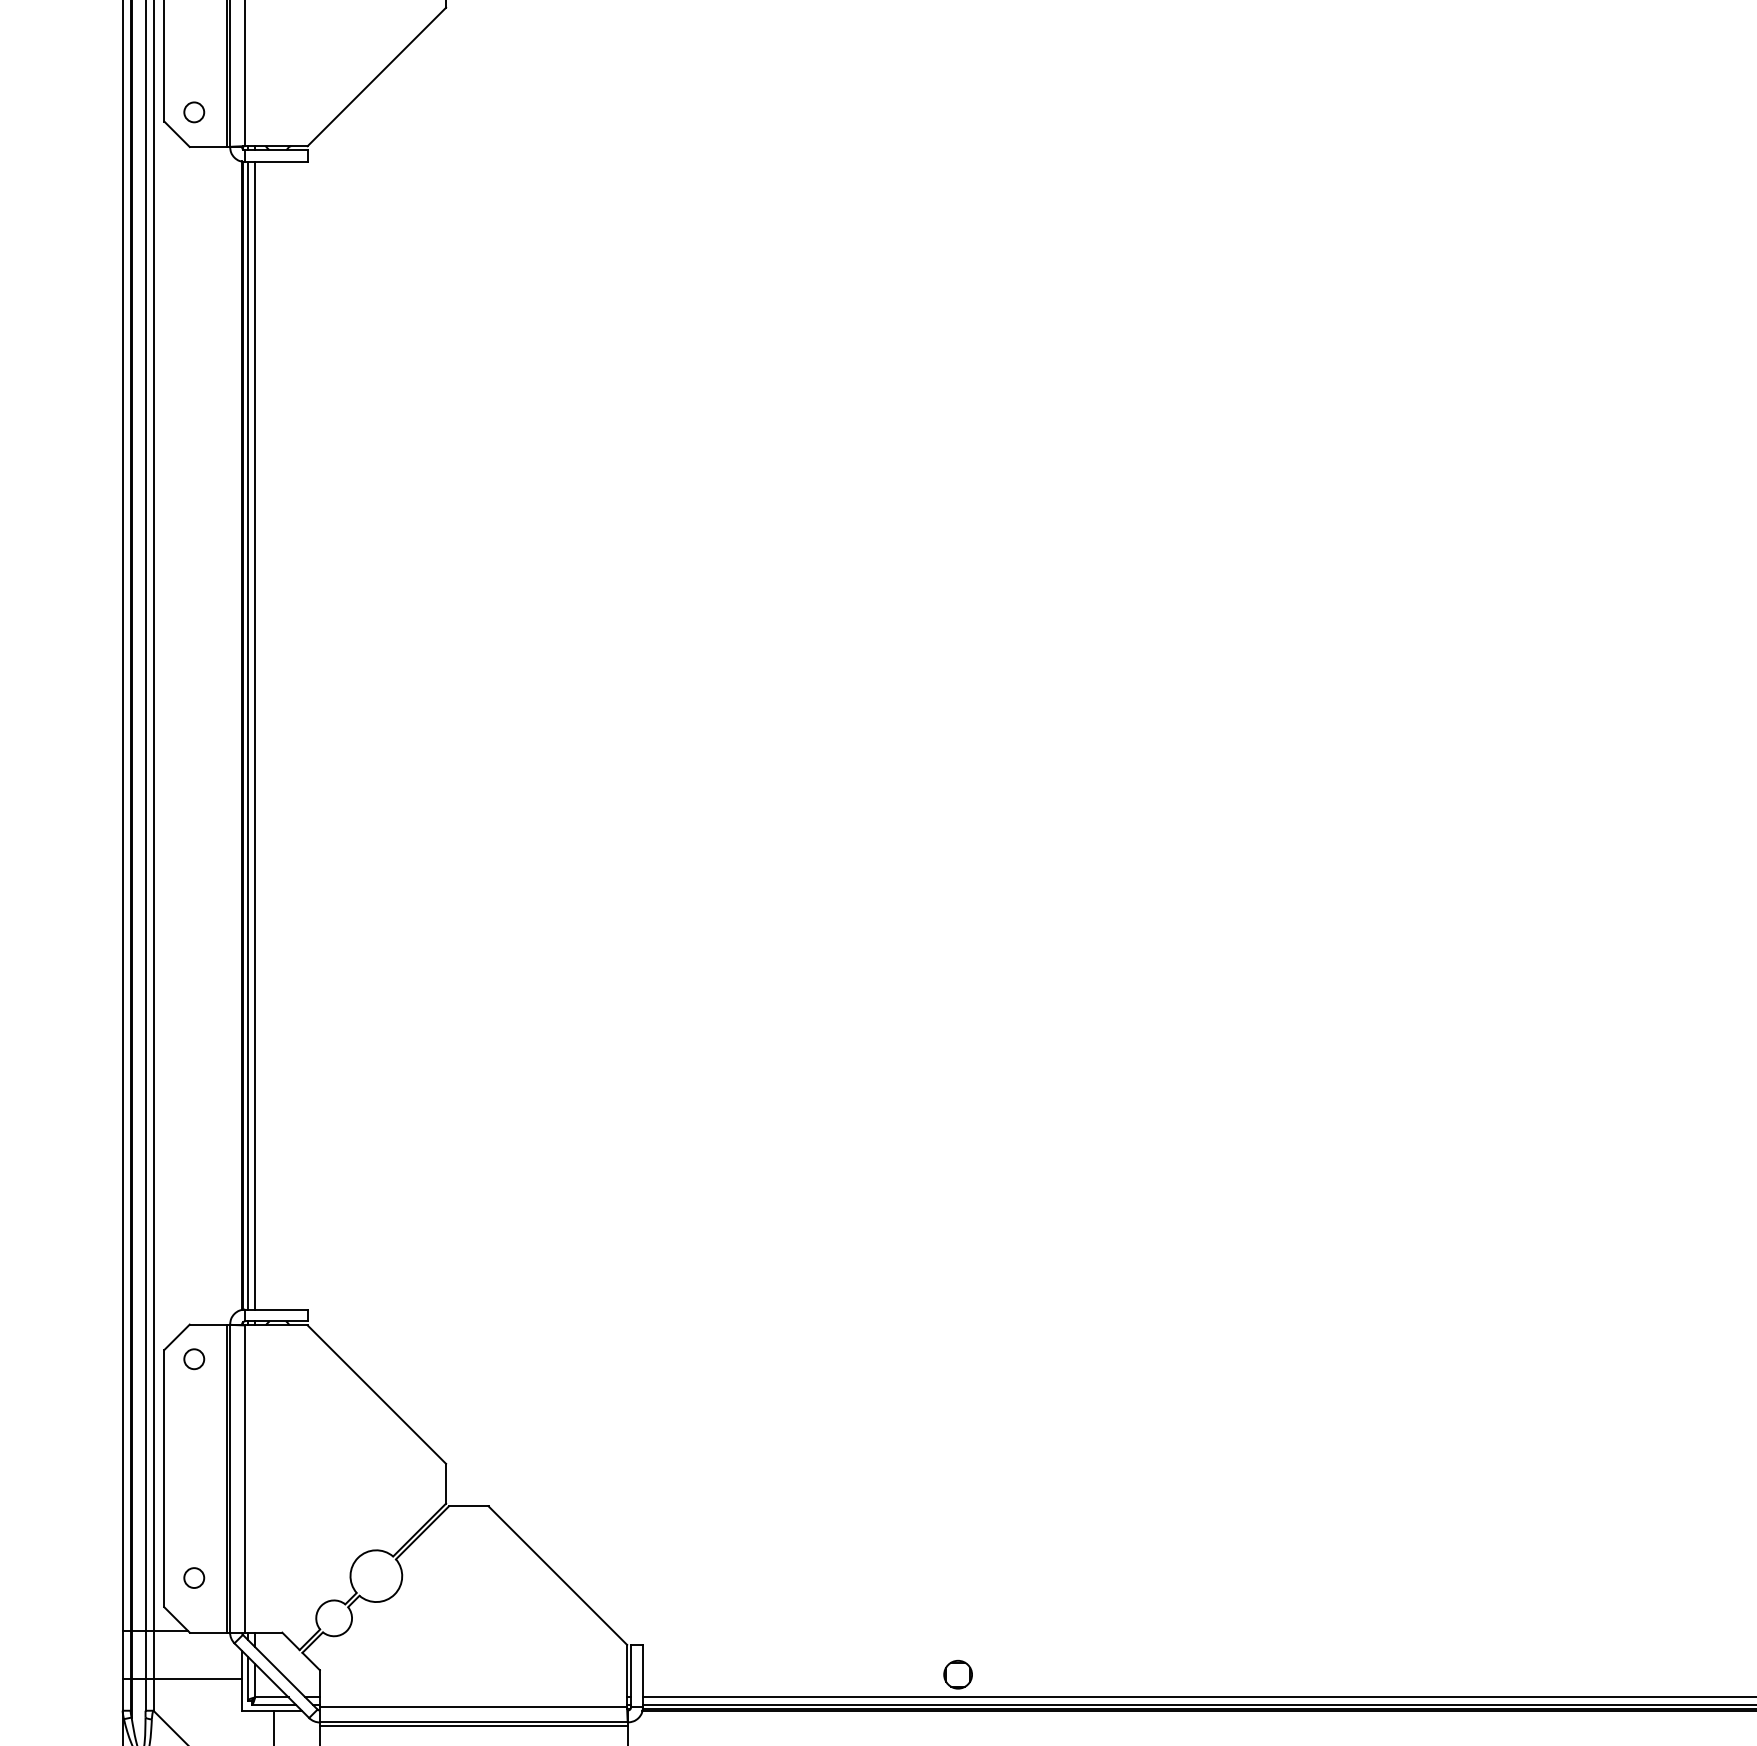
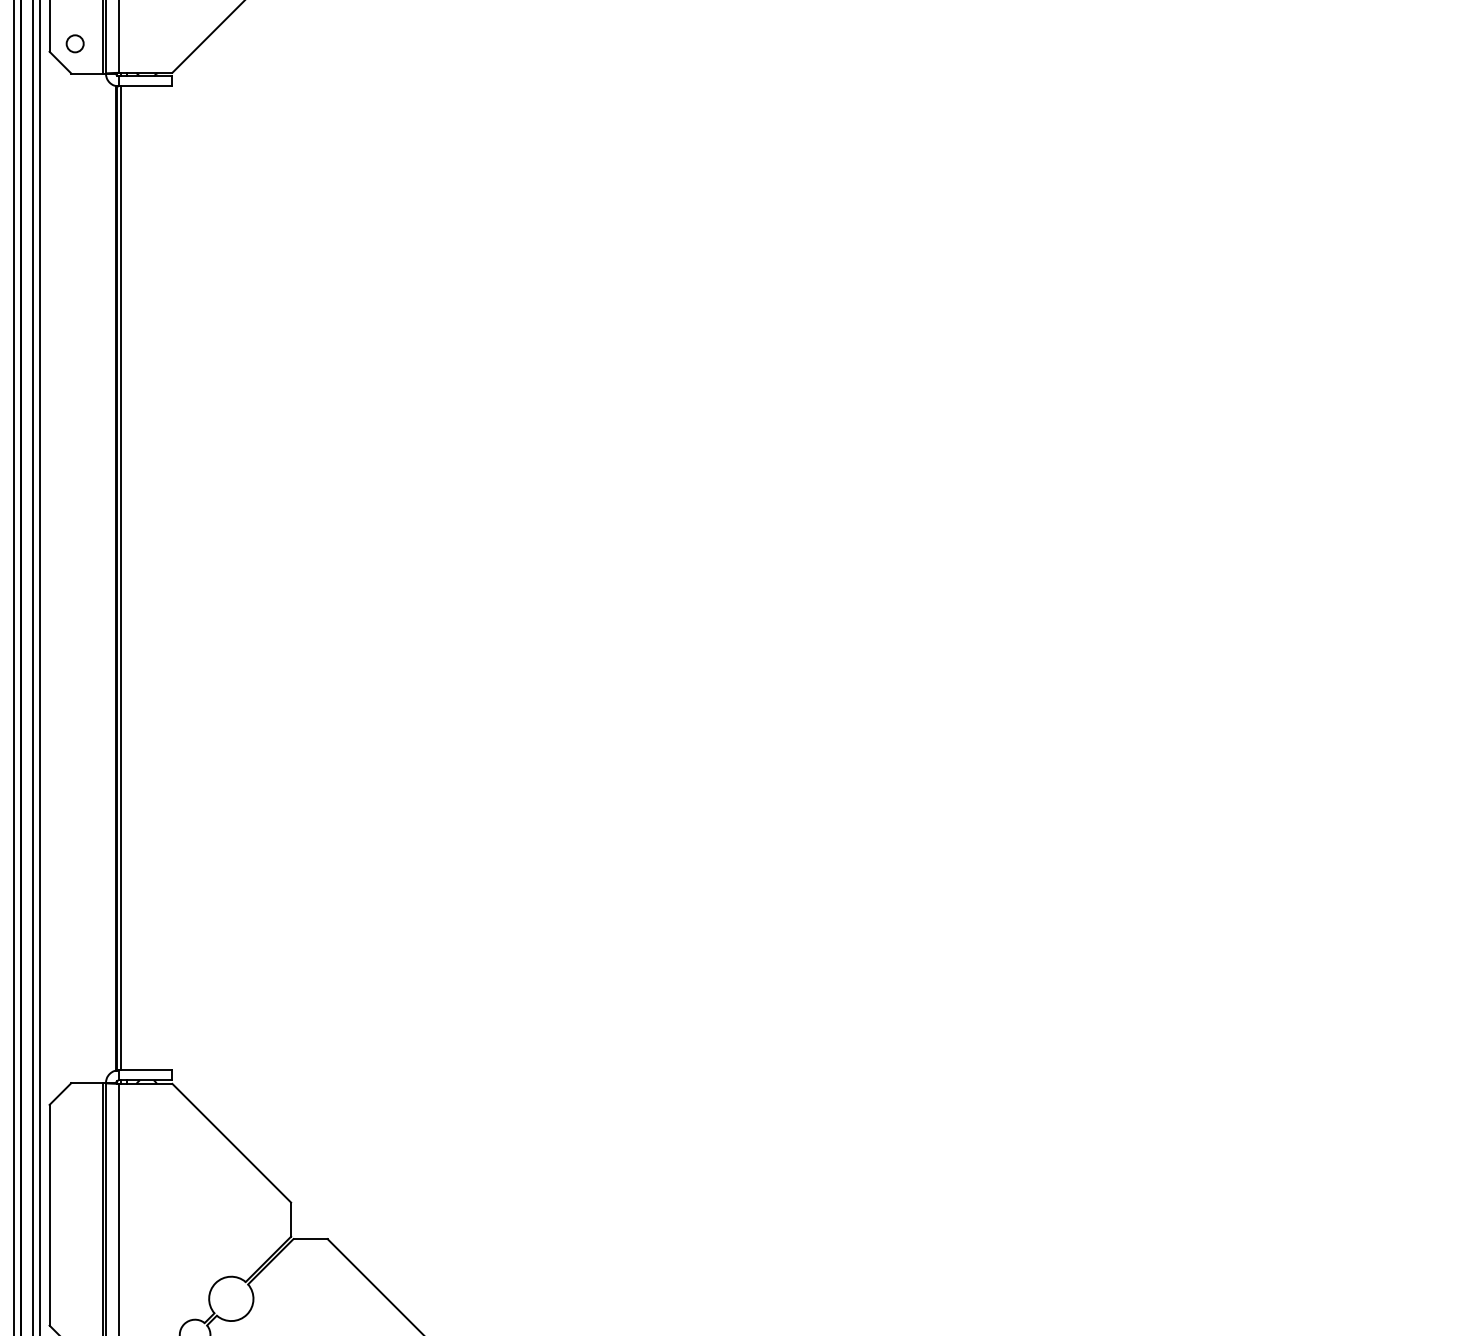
line: (255, 735) -> (127, 578), removed
circle: (194, 1359) -> (75, 1113), removed
circle: (194, 1577) -> (75, 1300), removed

